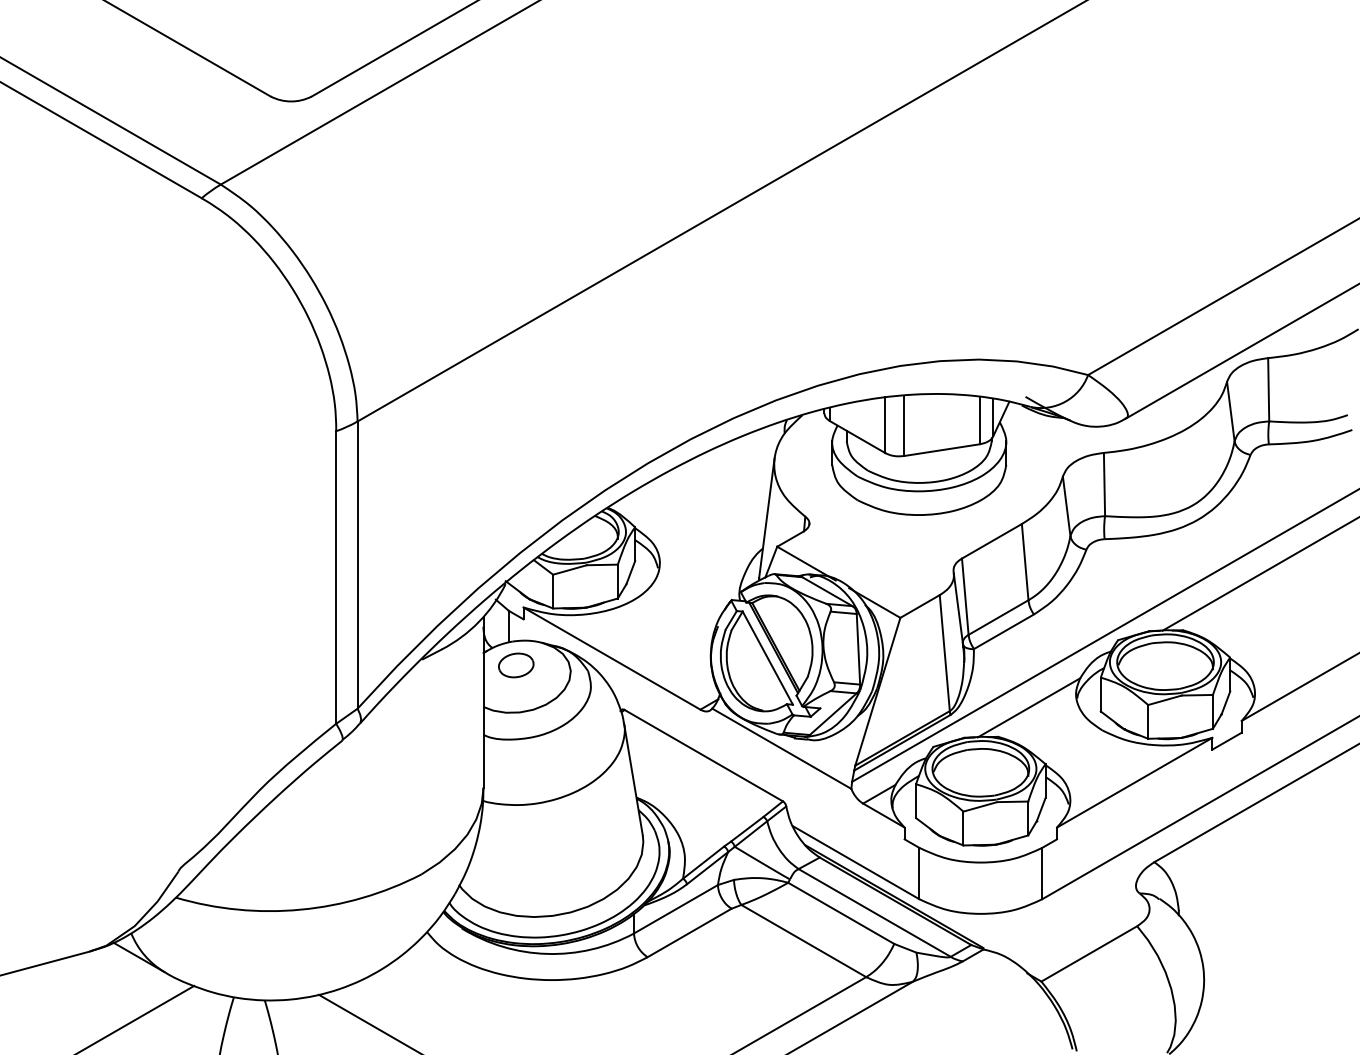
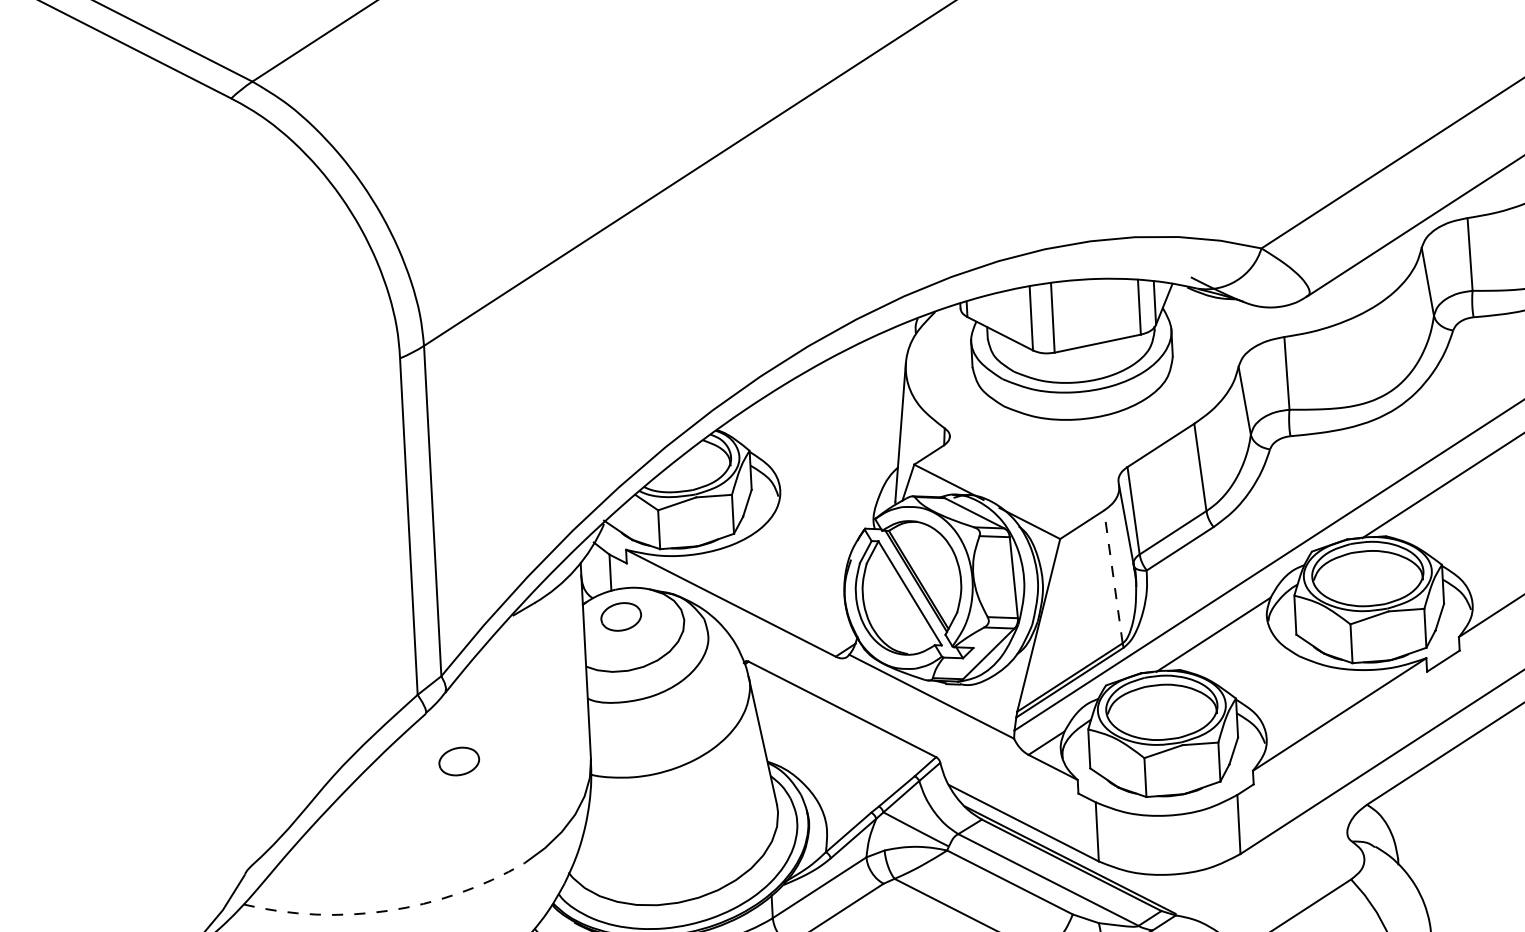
line: (944, 652) -> (1113, 576), solid -> dashed
part: (369, 783) -> (459, 761), added
arc: (300, 909) -> (387, 910), solid -> dashed

